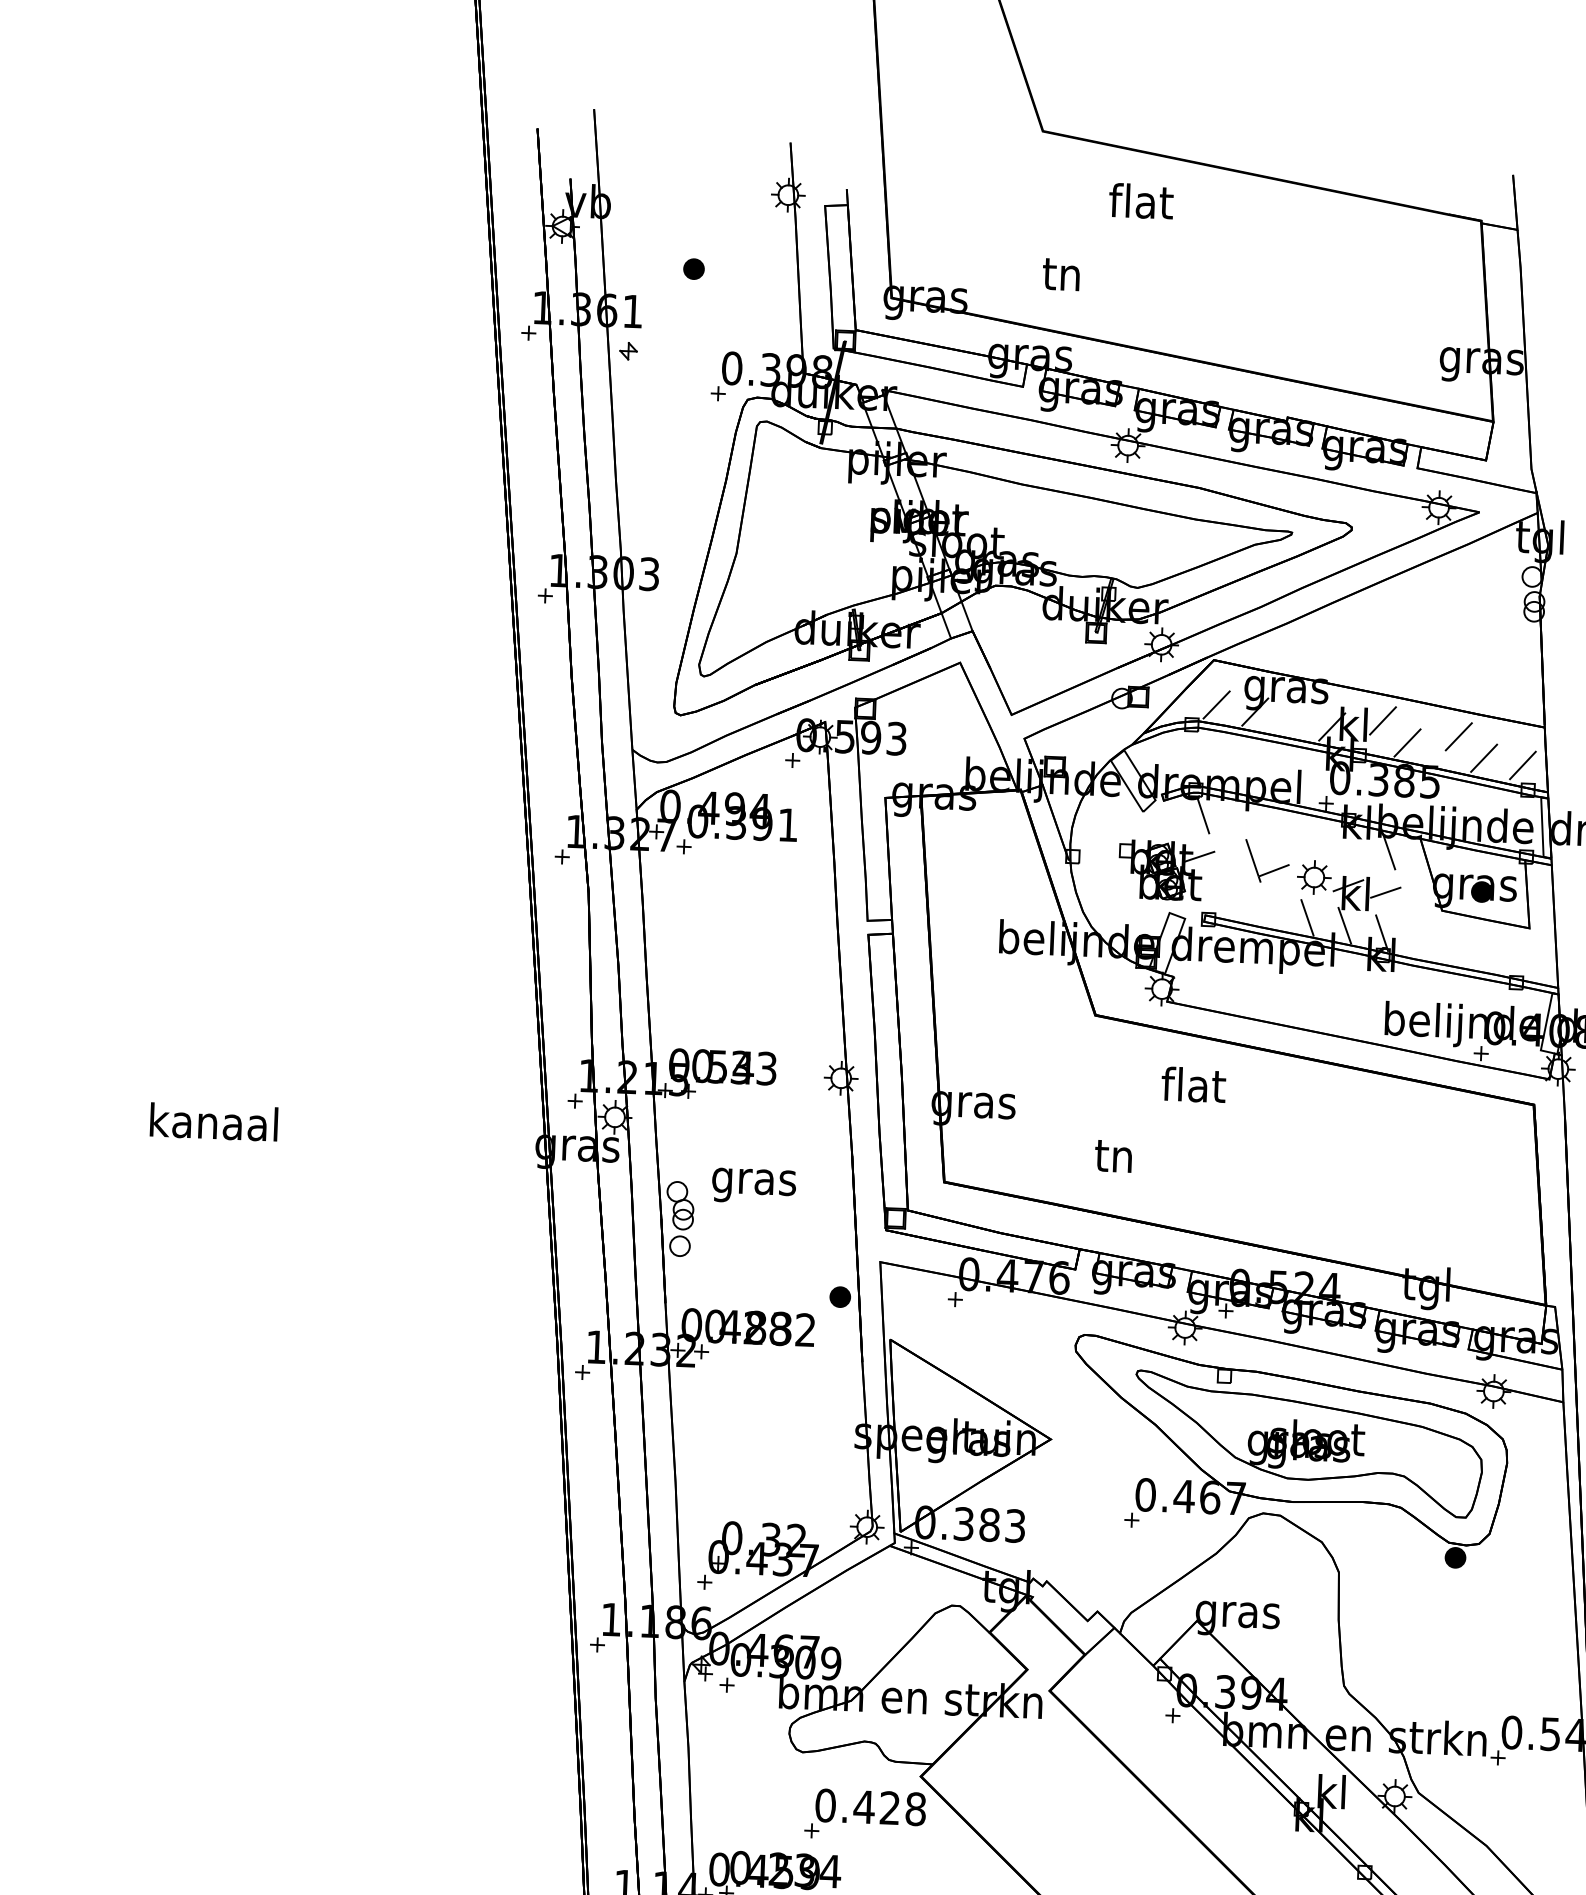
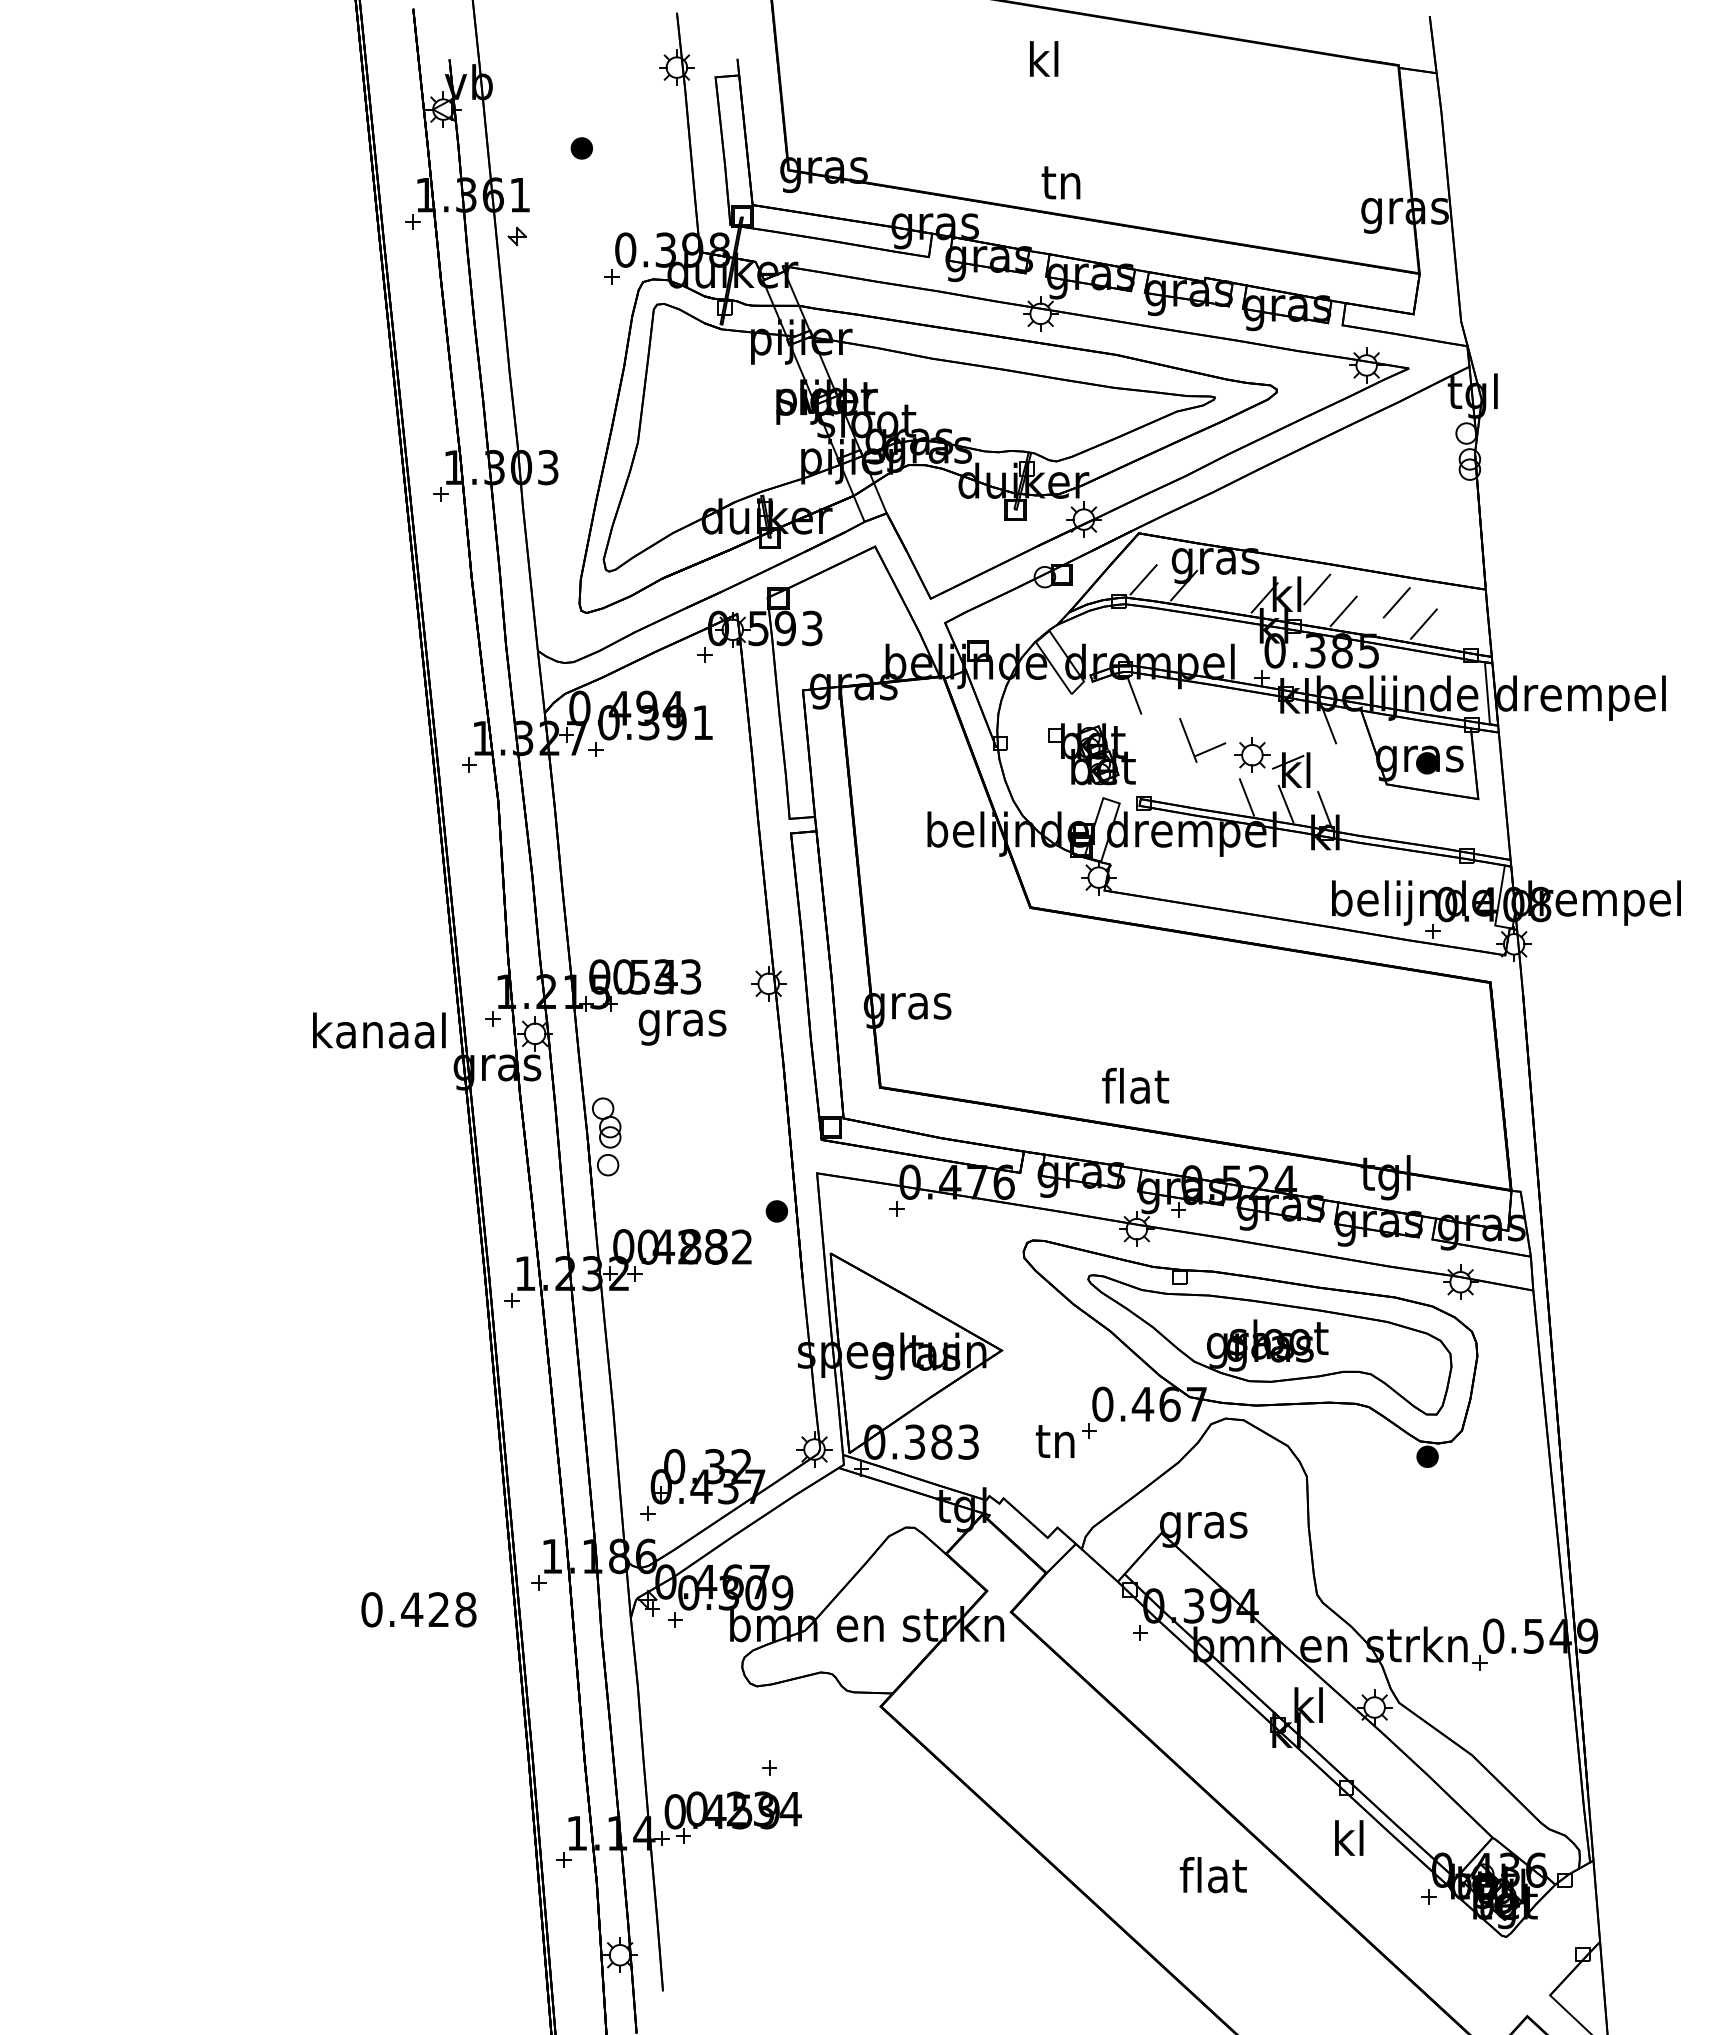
text: (1140, 201) -> (1043, 59), flat -> kl
text: (1060, 274) -> (1060, 182), moved
line: (1522, 765) -> (1464, 630), removed
line: (1199, 856) -> (1132, 738), removed
line: (1385, 892) -> (1327, 767), removed
text: (1193, 1084) -> (1135, 1085), moved
text: (214, 1122) -> (379, 1030), moved
text: (1112, 1156) -> (1054, 1441), moved
text: (753, 1186) -> (682, 1027), moved
text: (870, 1807) -> (418, 1609), moved

